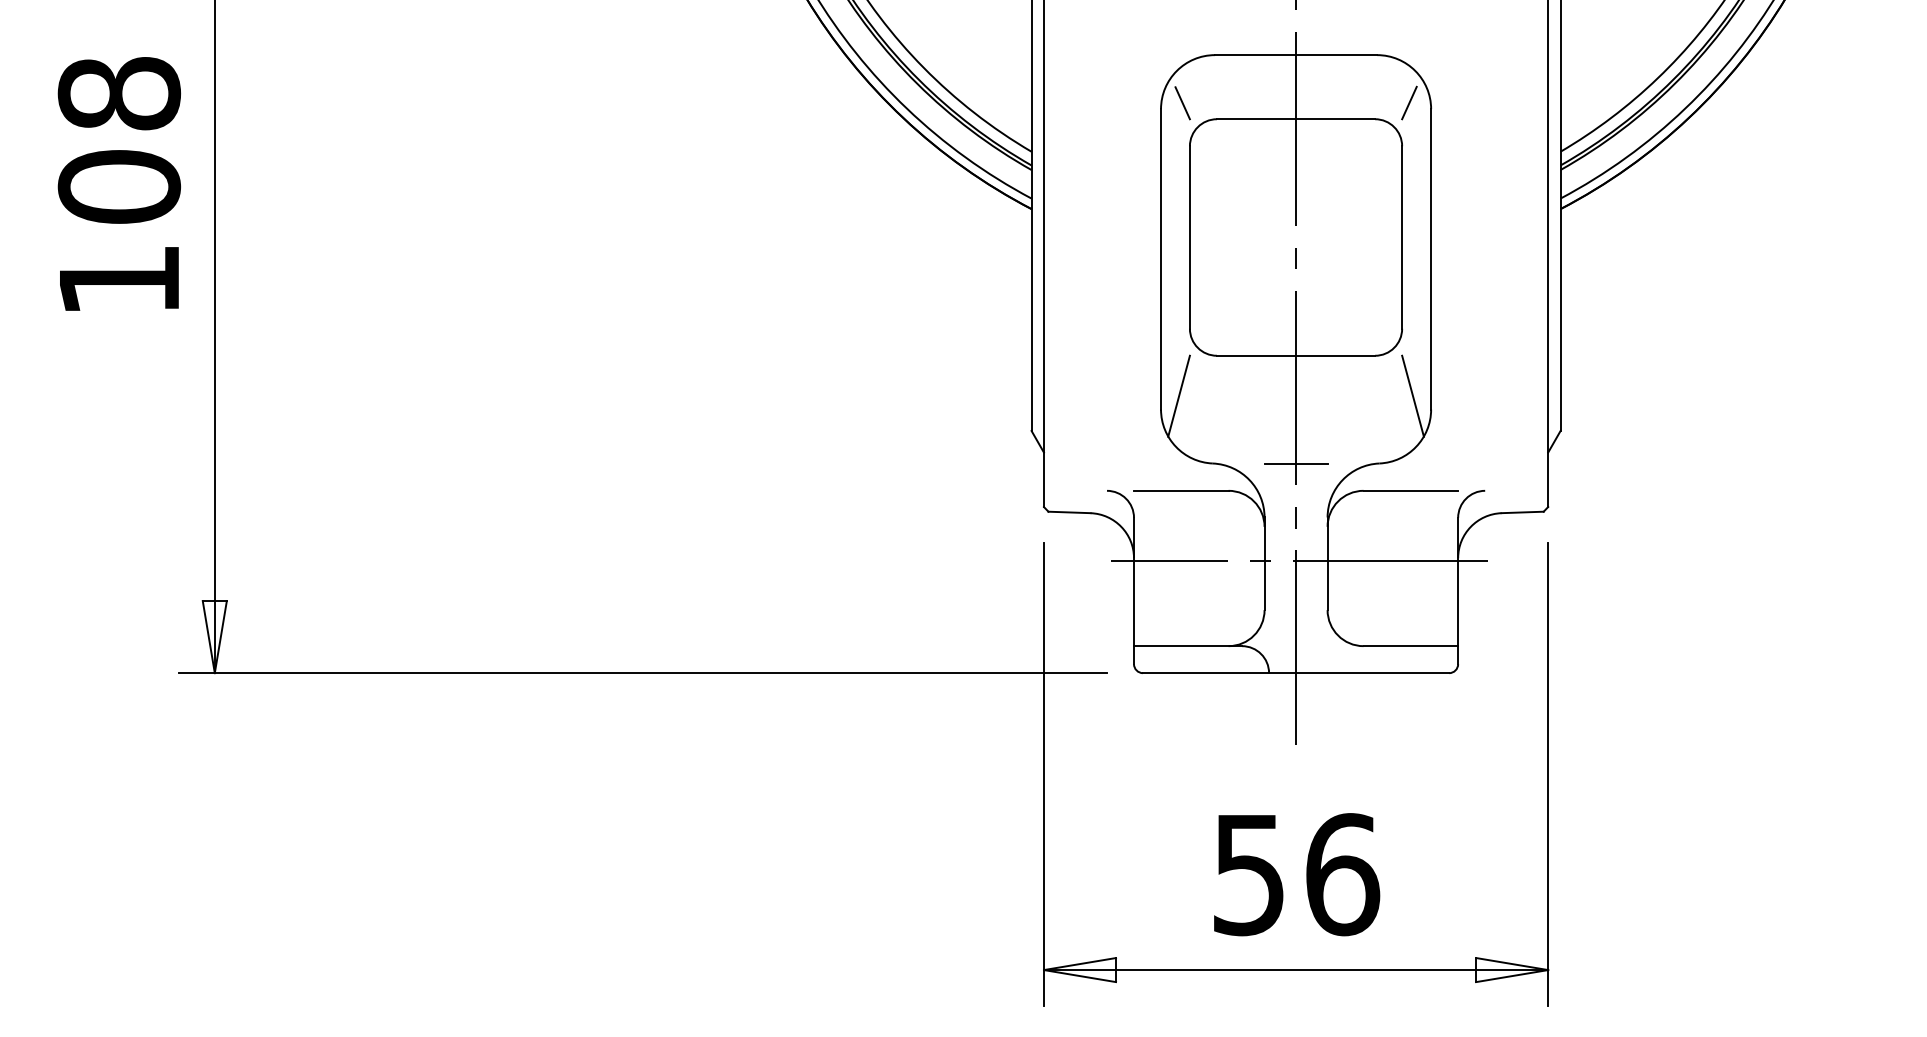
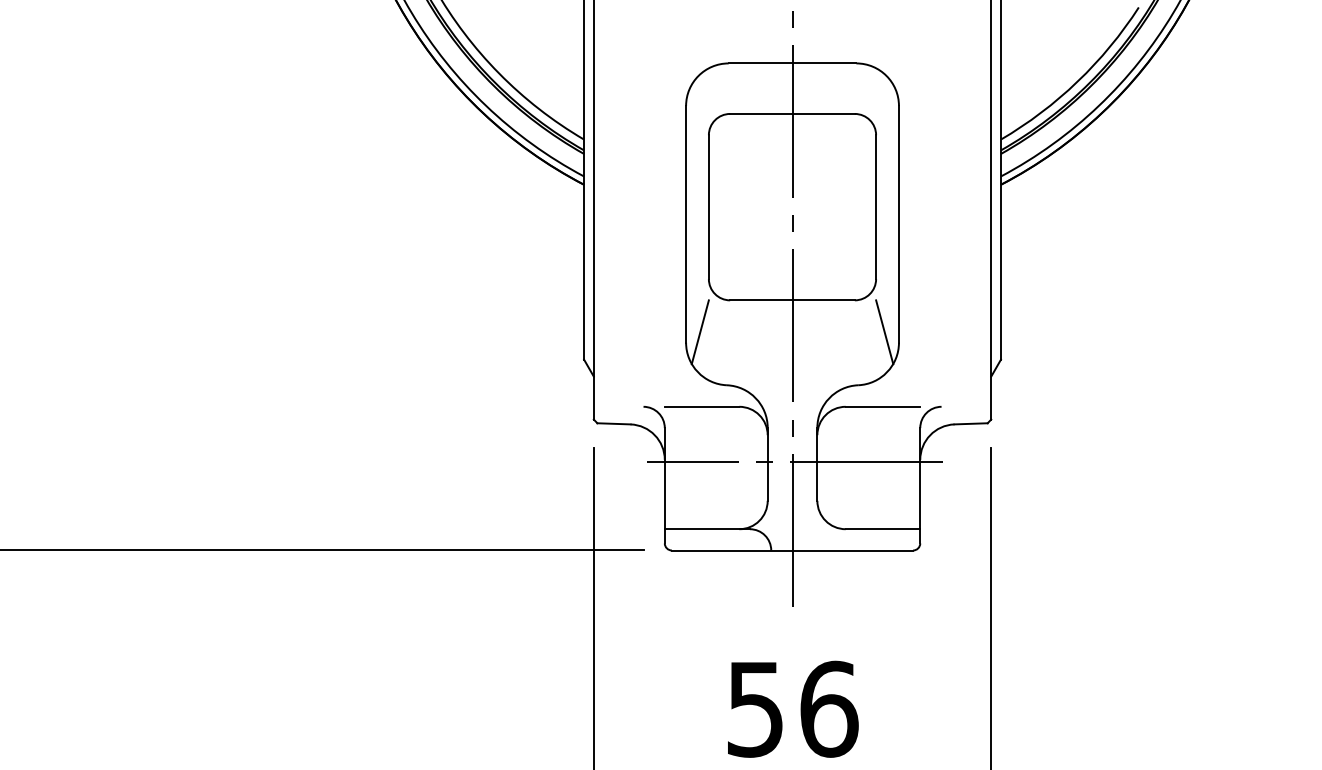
line: (1409, 102) -> (881, 100), removed
line: (1182, 103) -> (703, 101), removed
line: (1295, 463) -> (792, 385), removed

